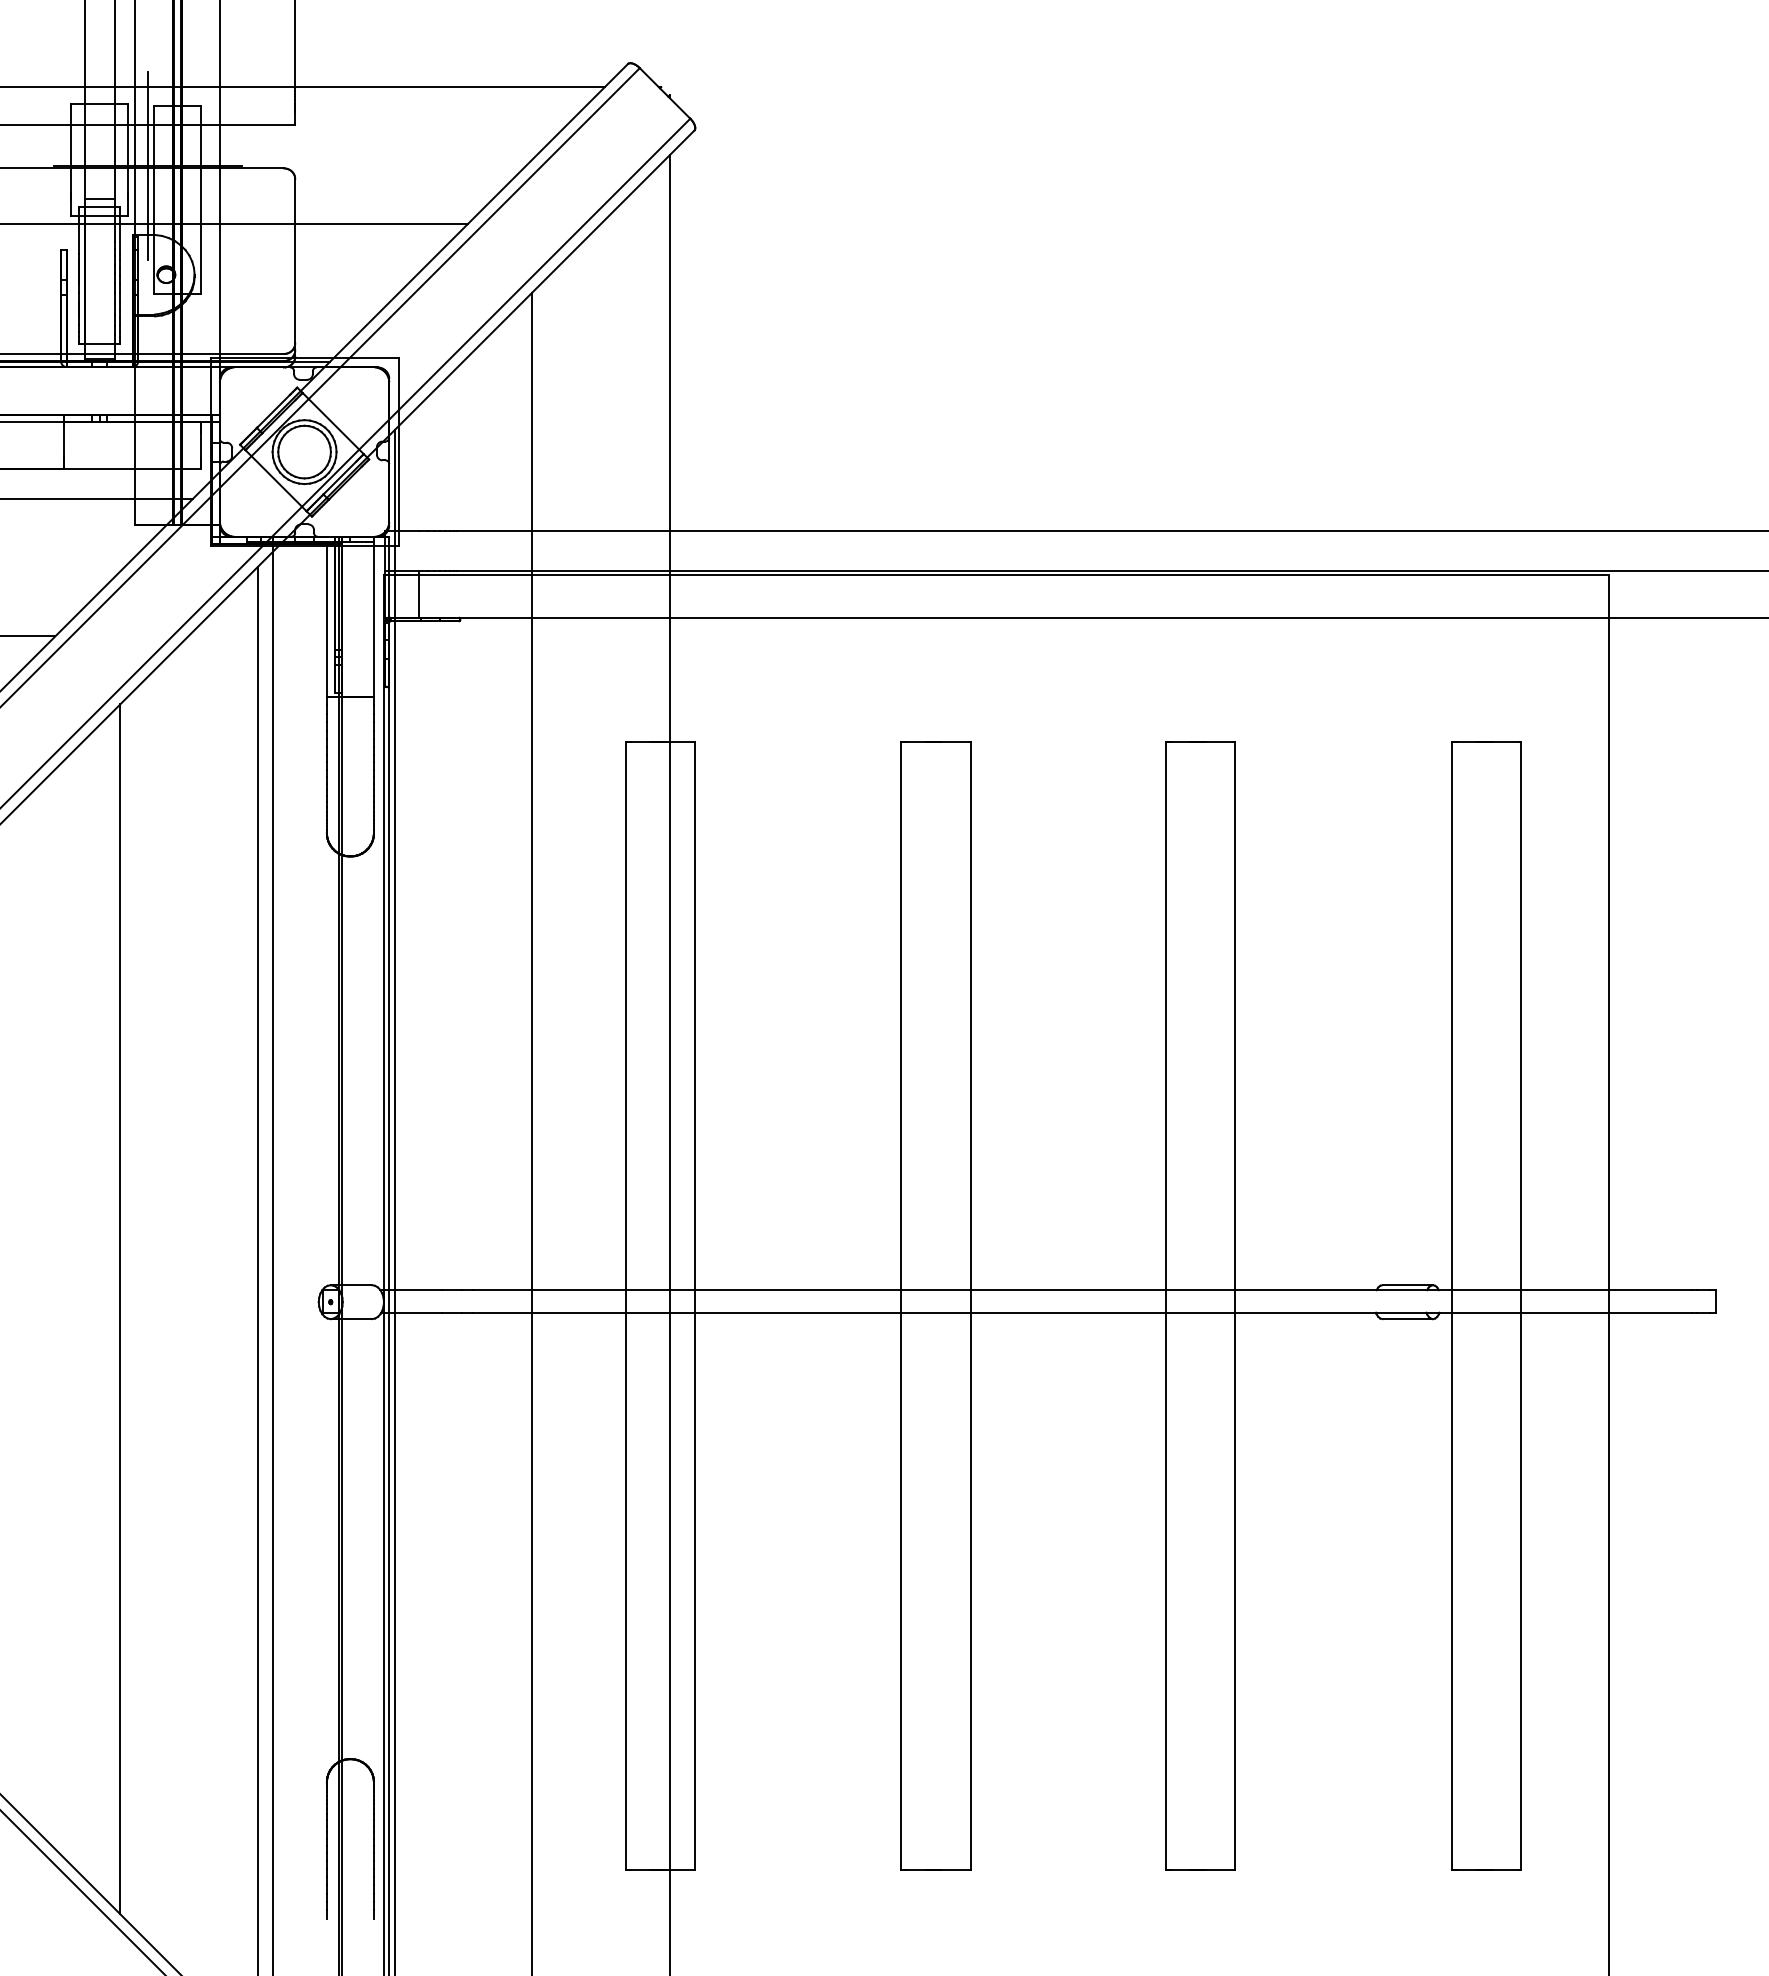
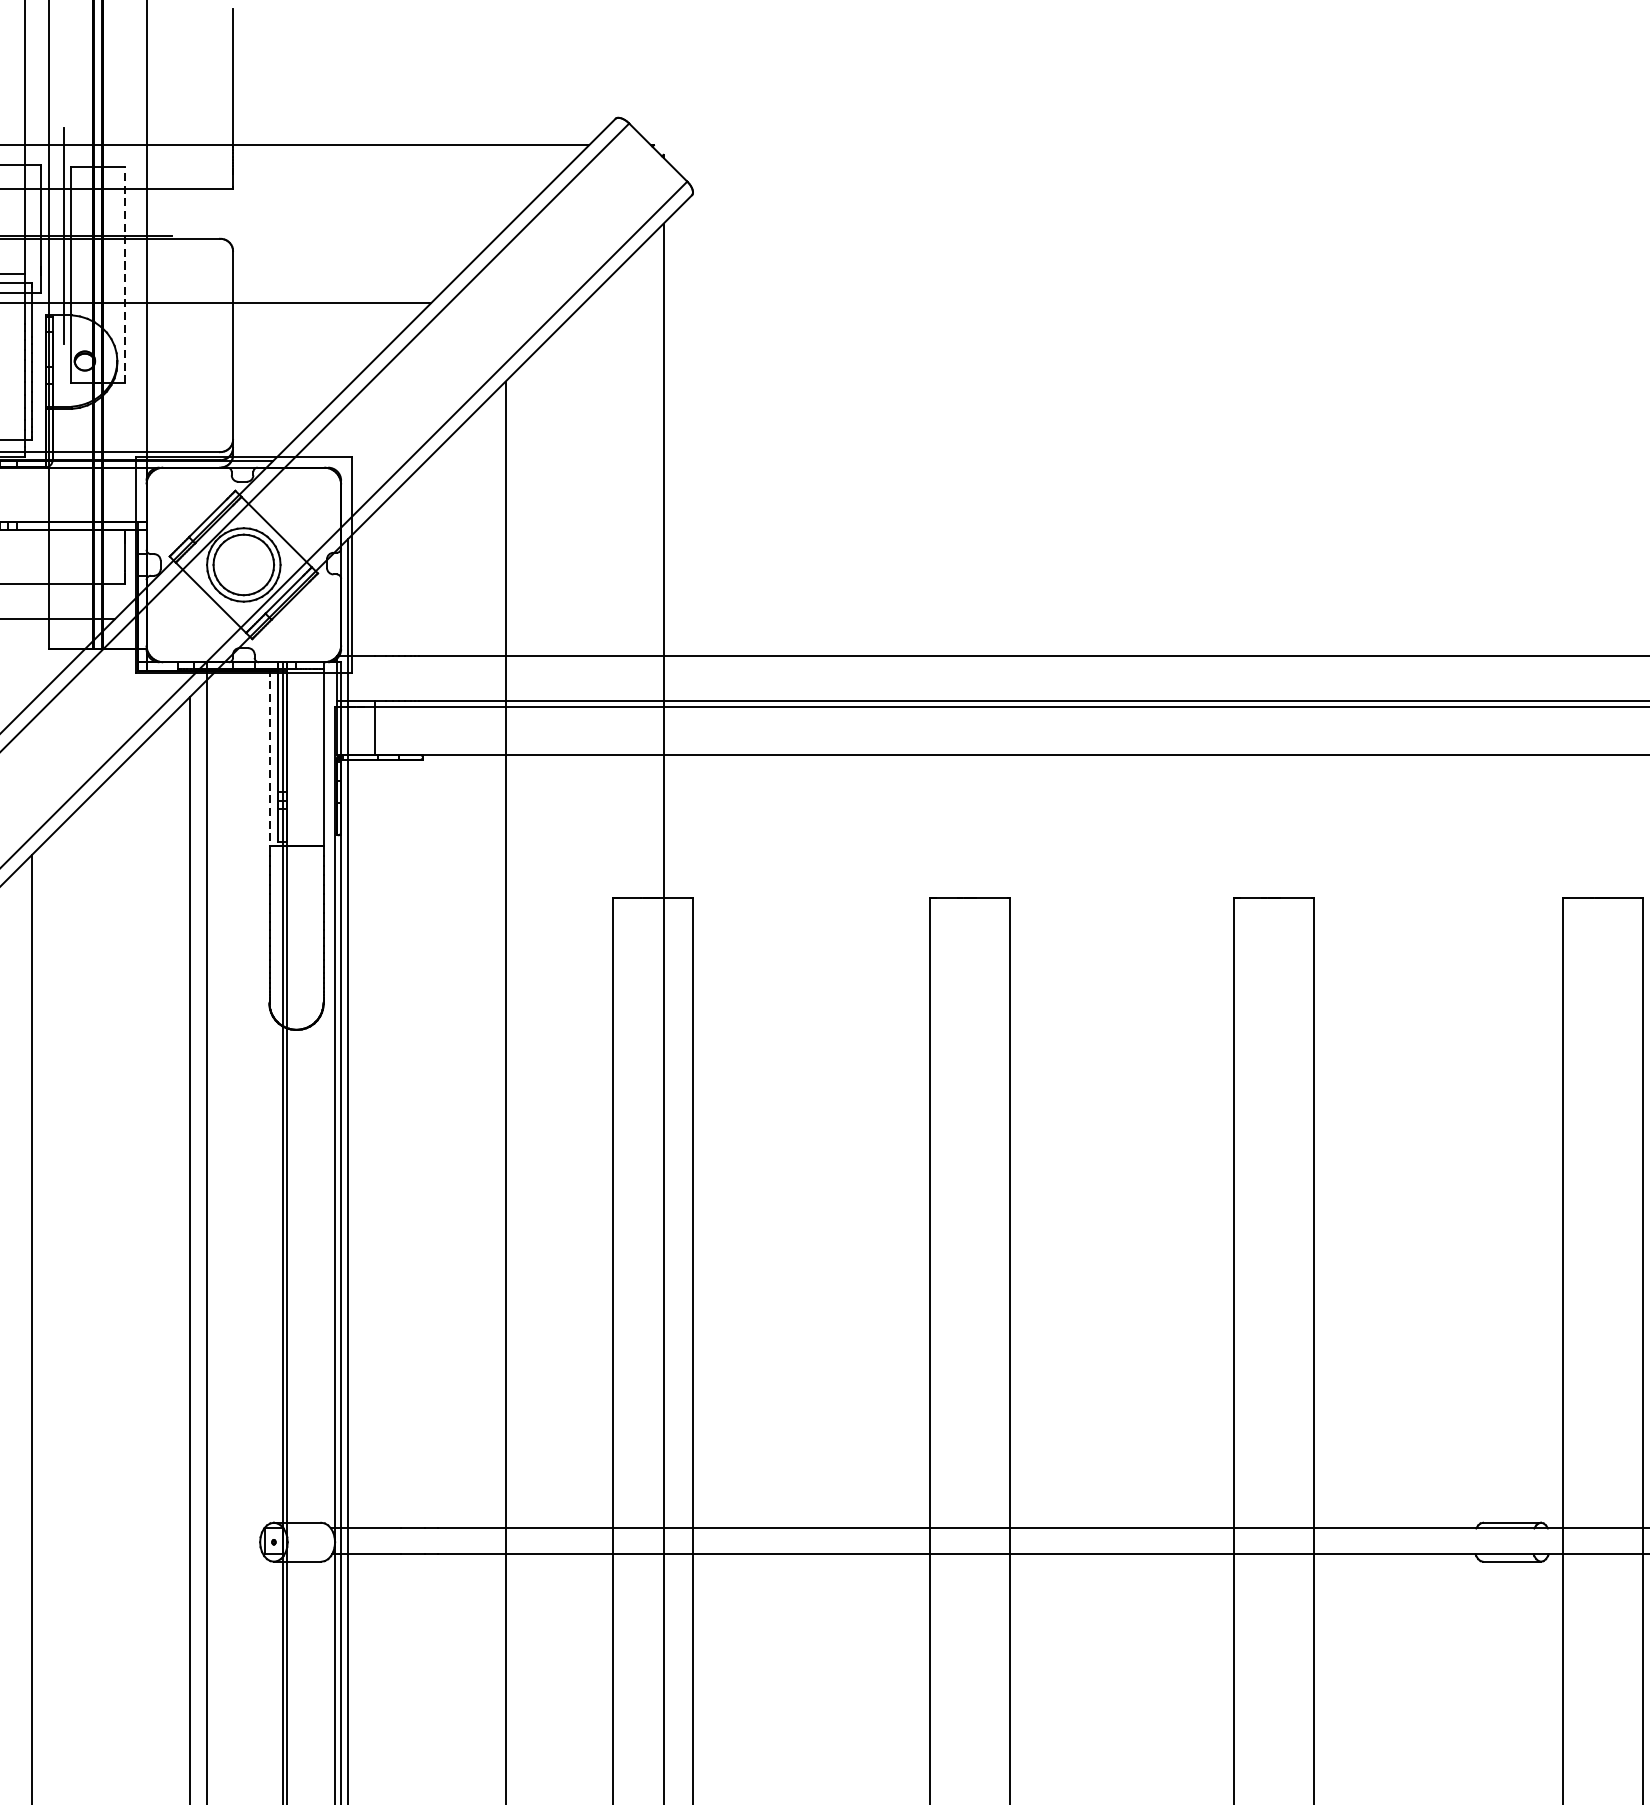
line: (201, 199) -> (125, 274), solid -> dashed
line: (326, 620) -> (269, 758), solid -> dashed

